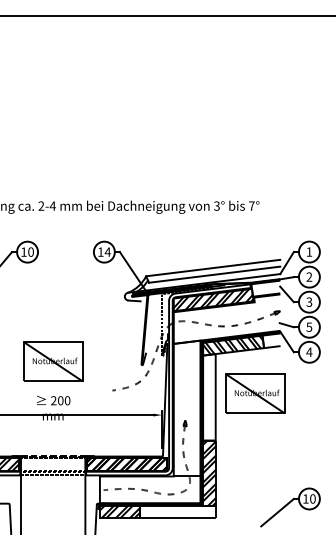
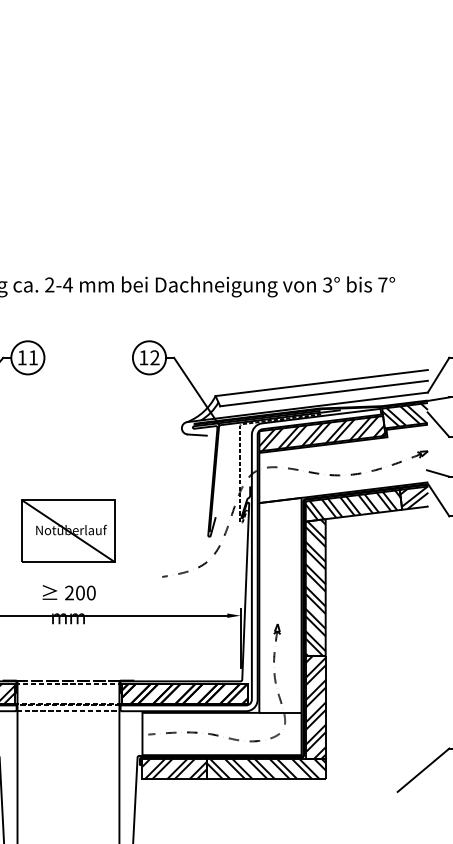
text: (30, 251) -> (32, 356), 10 -> 11
text: (107, 251) -> (154, 356), 14 -> 12
hatch: (265, 288) -> (404, 415), added
hatch: (271, 340) -> (413, 497), added
part: (255, 393) -> (388, 581), removed
hatch: (209, 397) -> (315, 587), added
hatch: (177, 511) -> (265, 768), added

